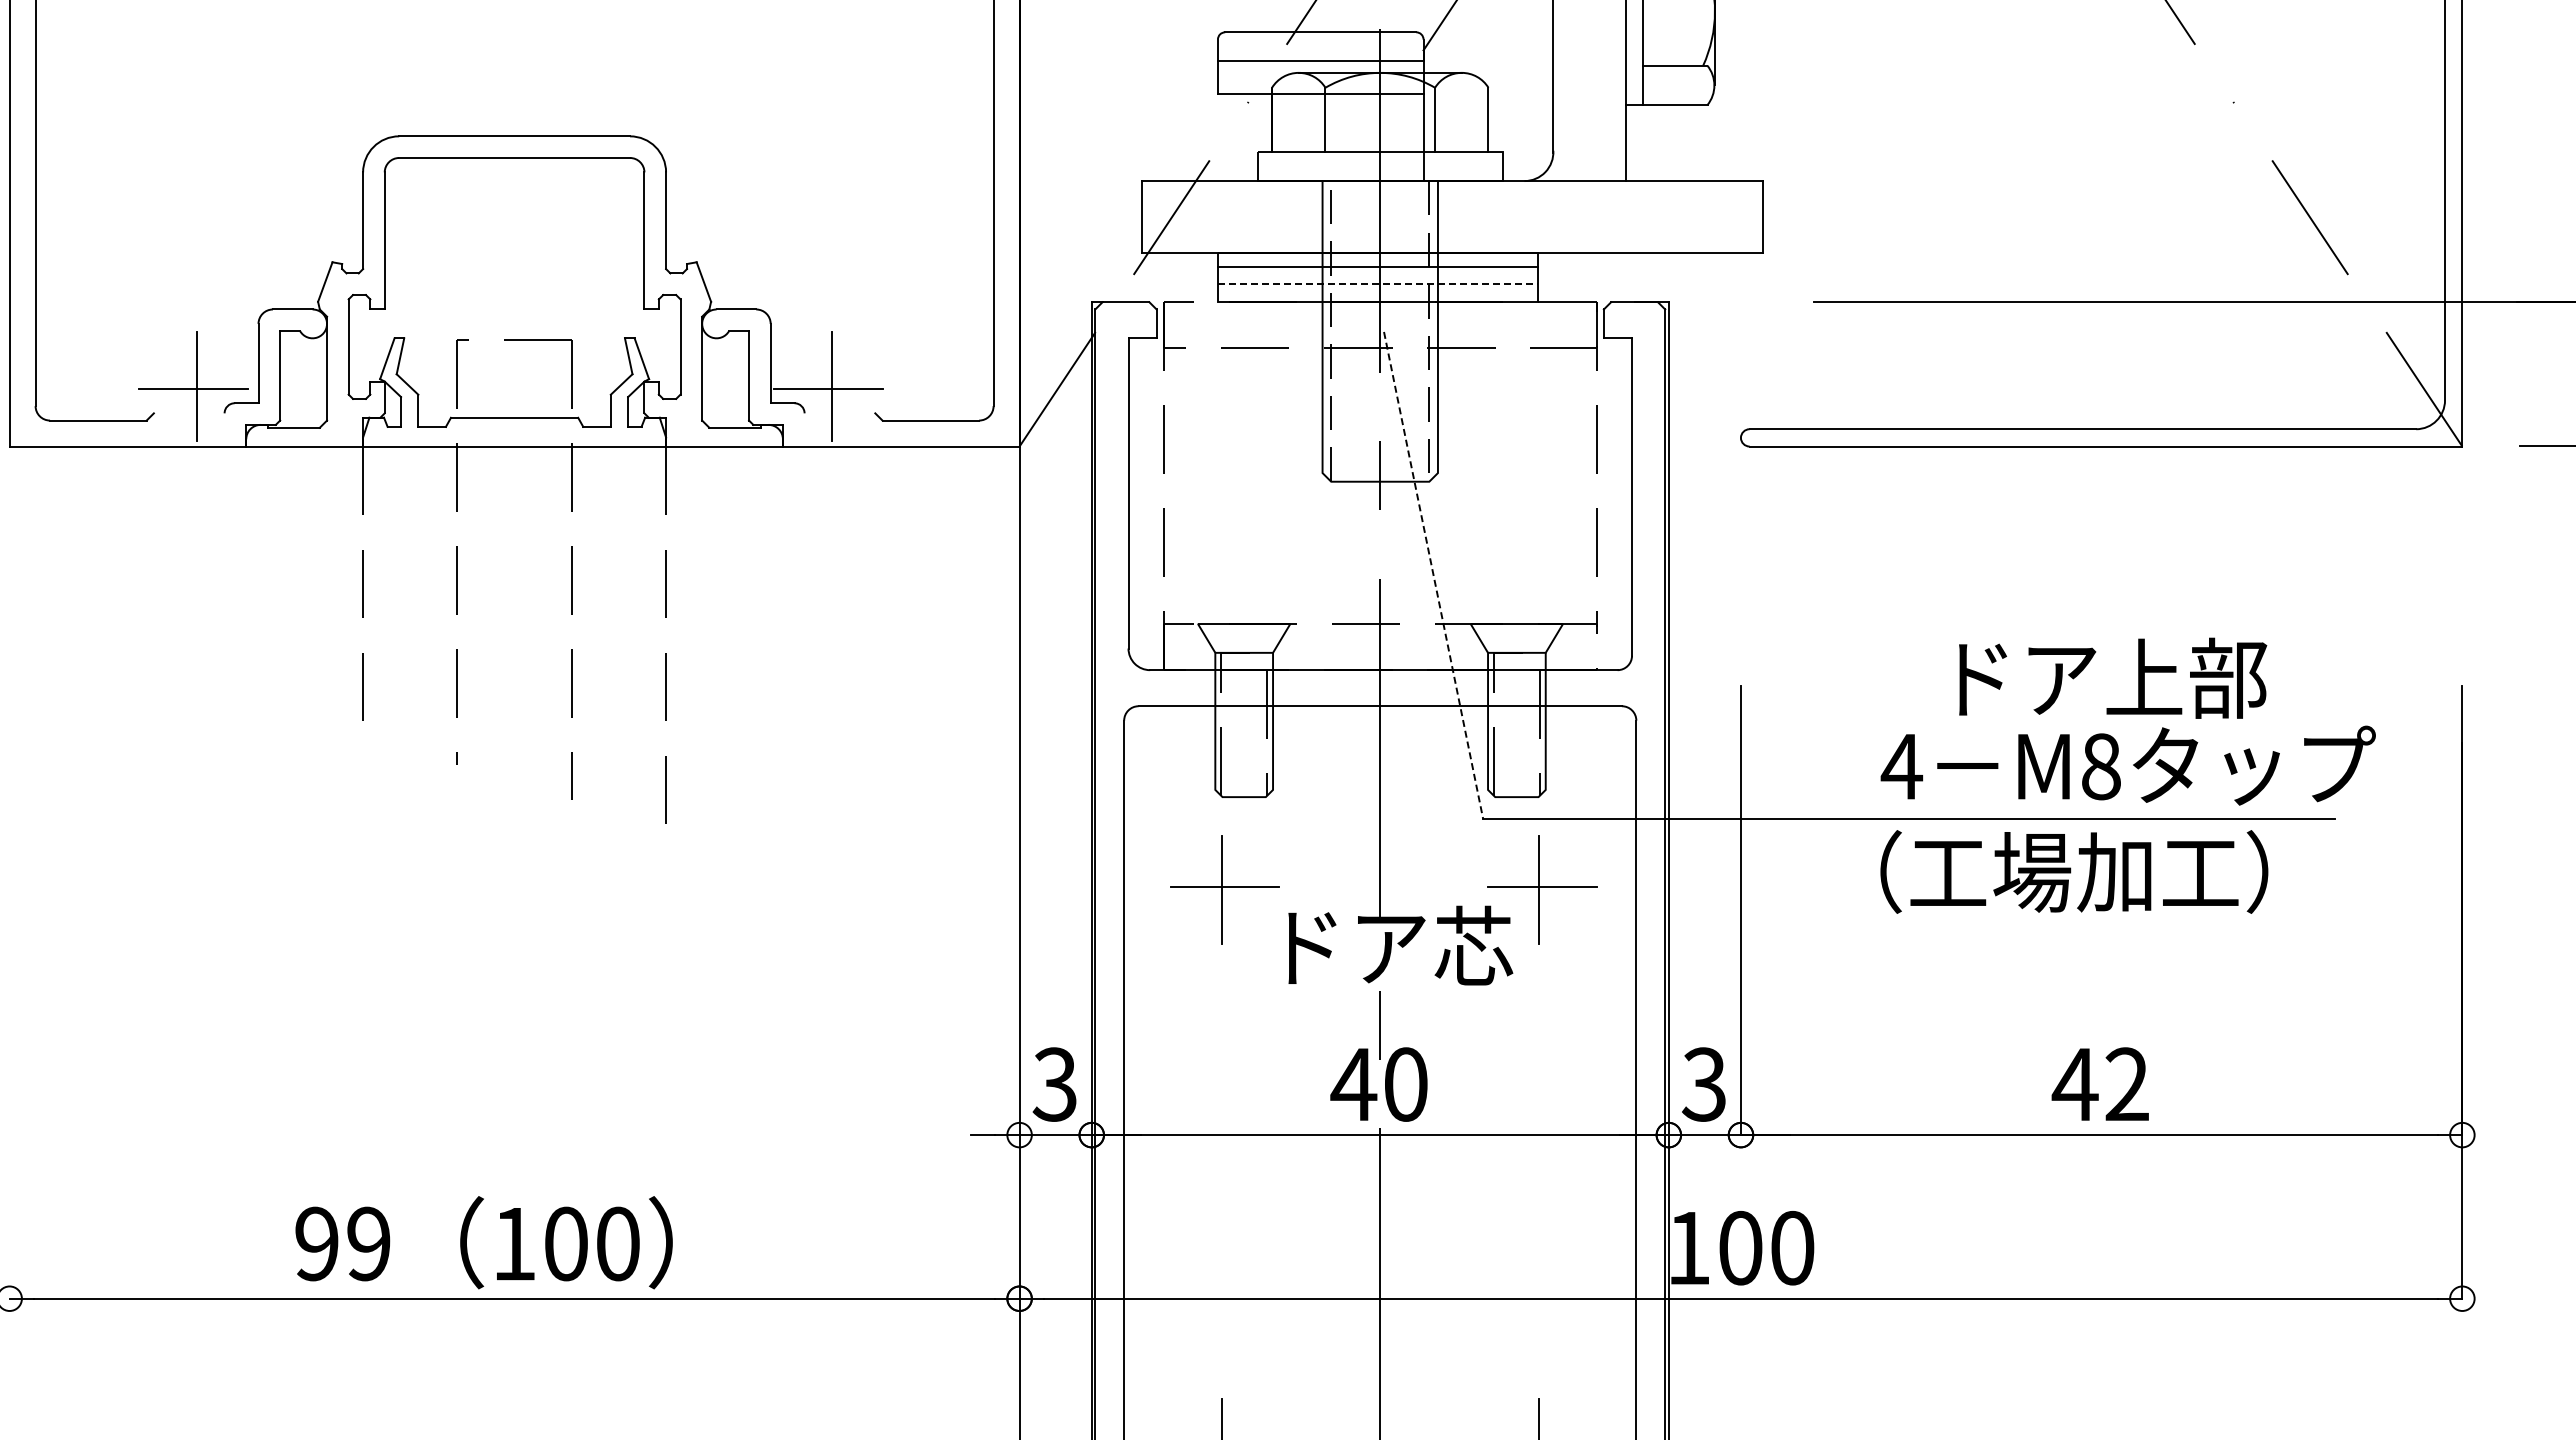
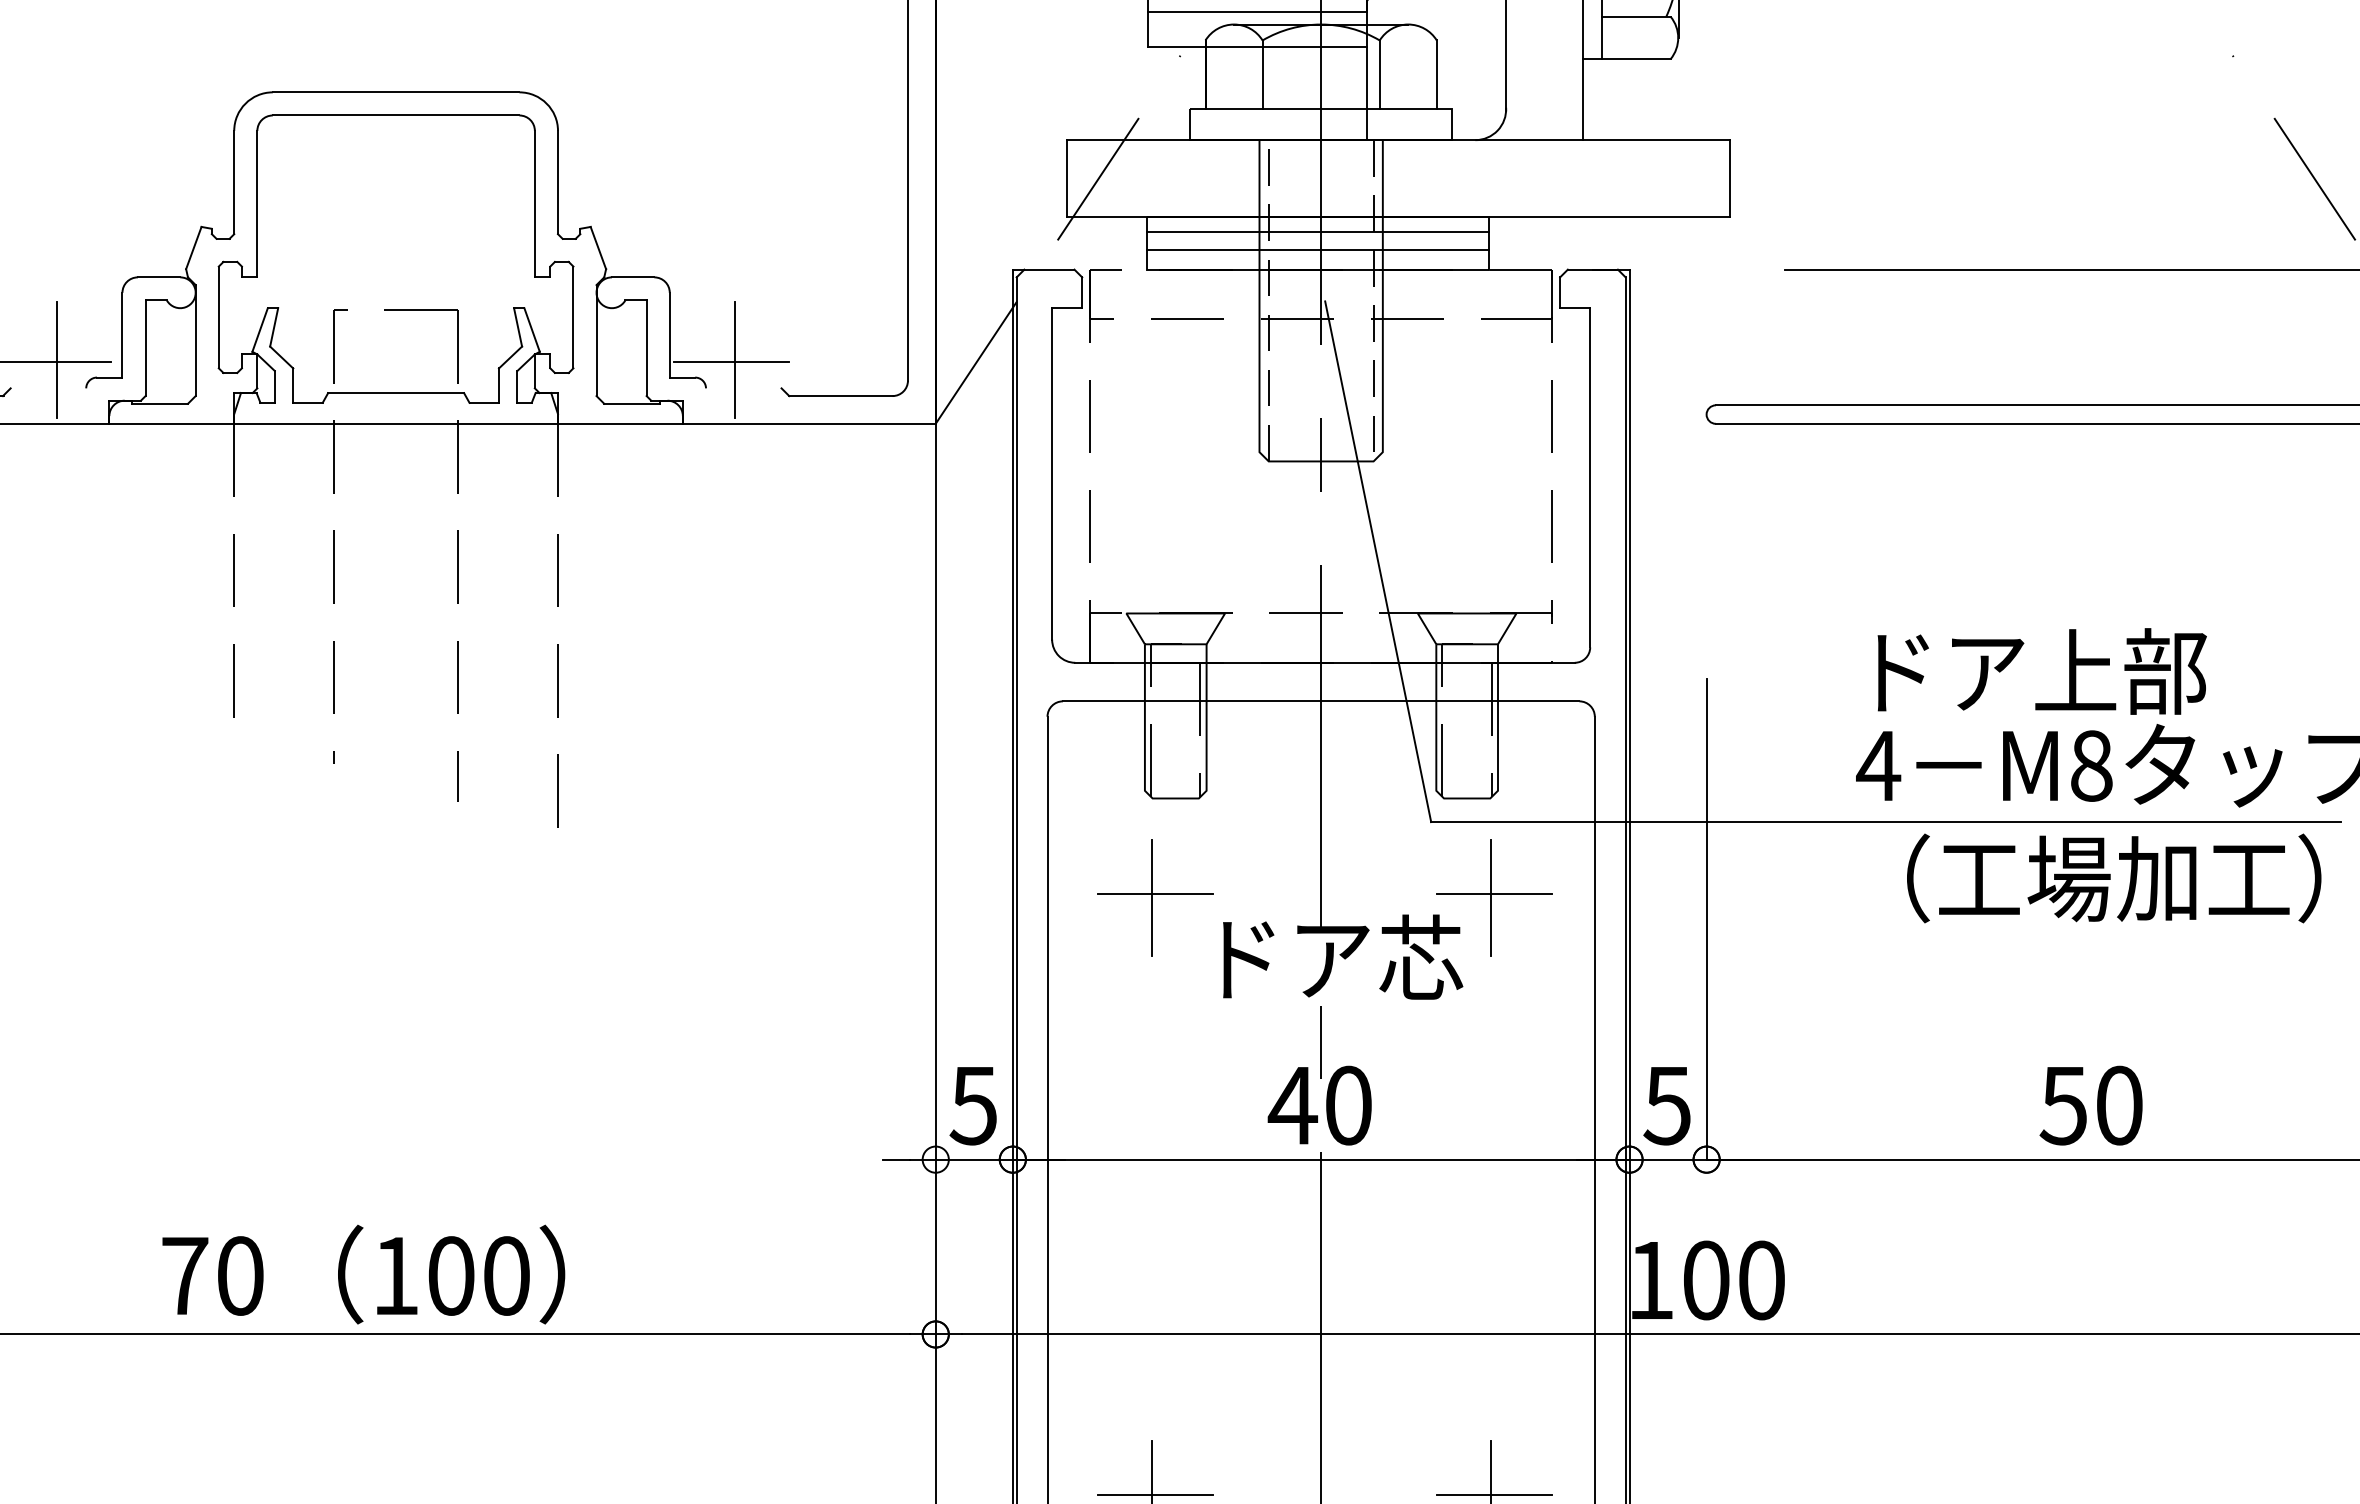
line: (1377, 283) -> (1318, 249), dashed -> solid
line: (1433, 575) -> (1378, 561), dashed -> solid
text: (2113, 677) -> (2042, 670), moved
text: (2074, 871) -> (2114, 877), moved
text: (1054, 1084) -> (973, 1105), 3 -> 5
text: (1703, 1084) -> (1666, 1105), 3 -> 5
text: (2099, 1084) -> (2089, 1105), 42 -> 50
text: (342, 1243) -> (212, 1275), 99 -> 70

